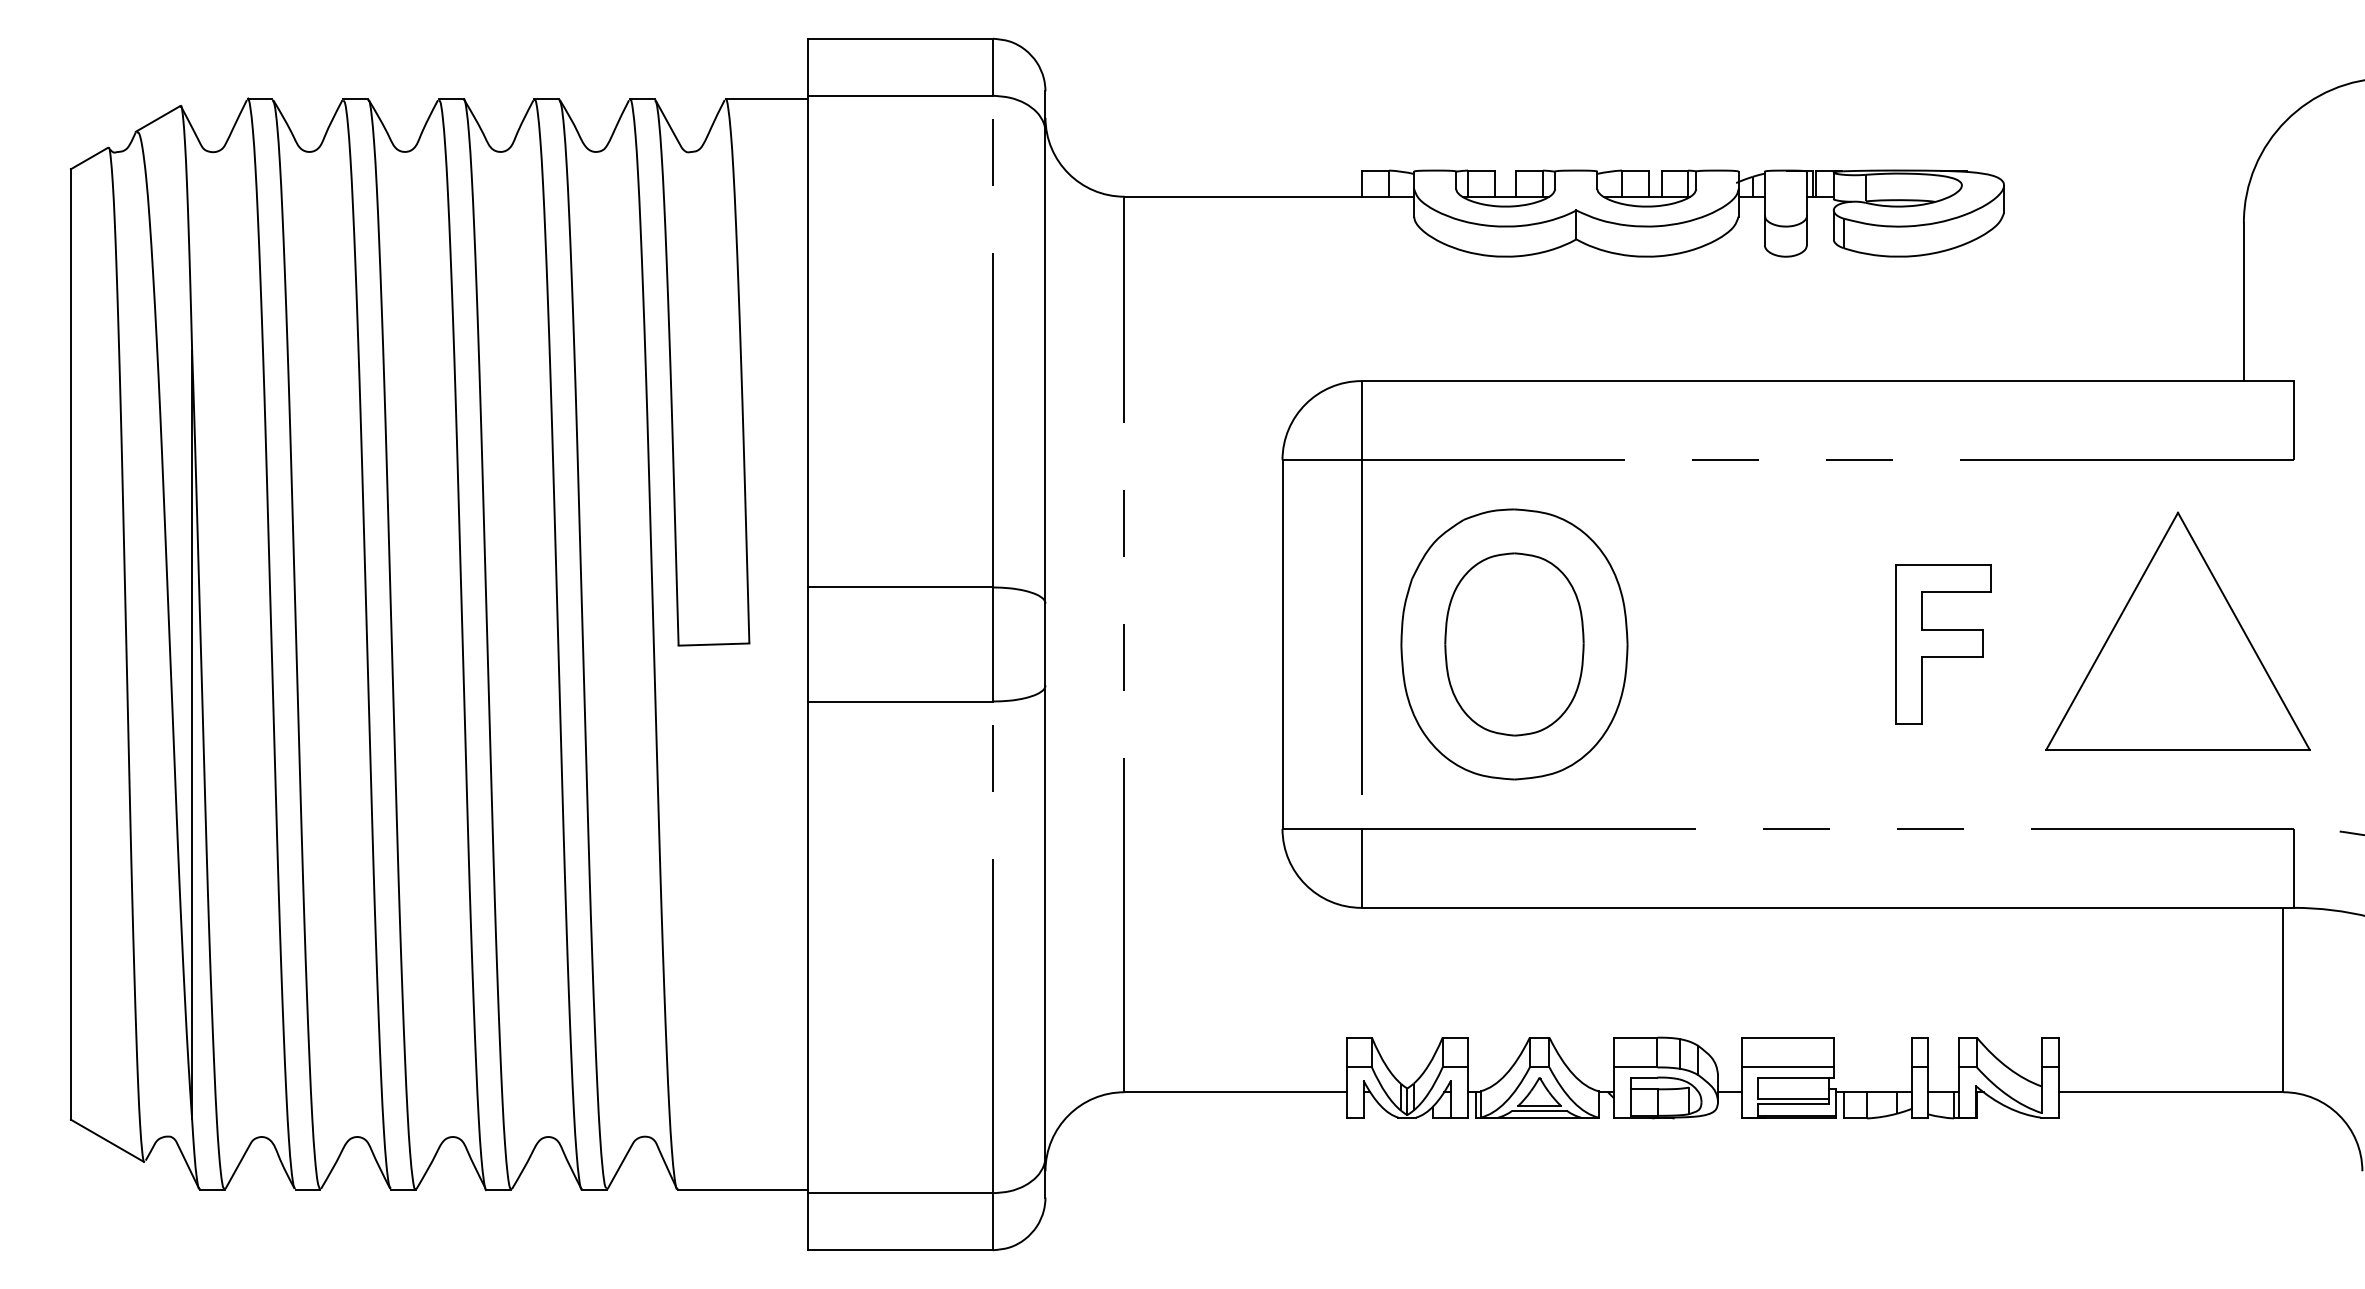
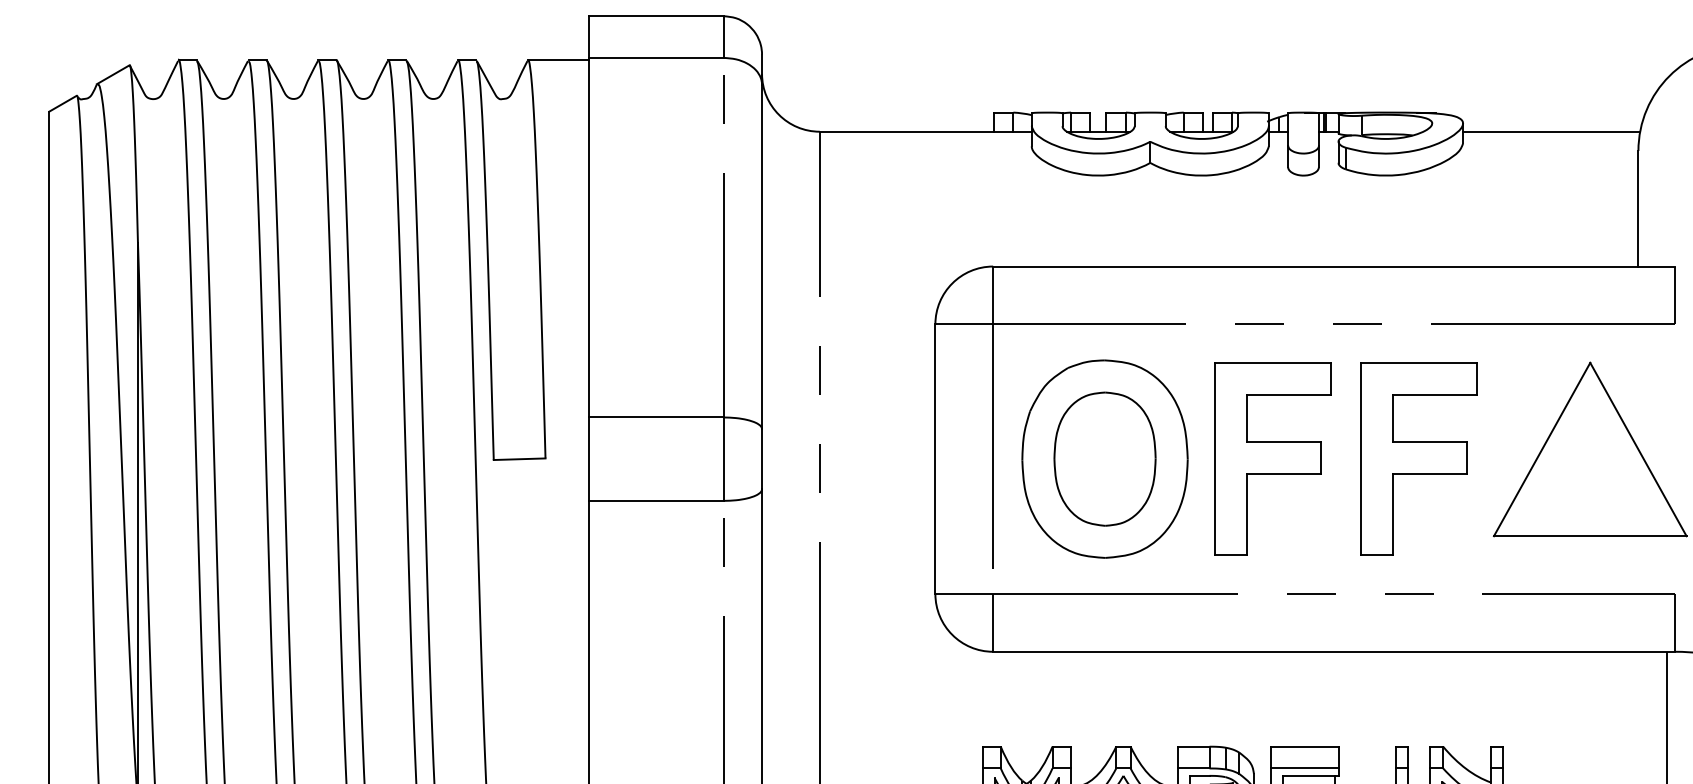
line: (2125, 196) -> (1551, 131), added
part: (1743, 644) -> (1272, 459), added
part: (1943, 644) -> (1418, 459), size x1.67

